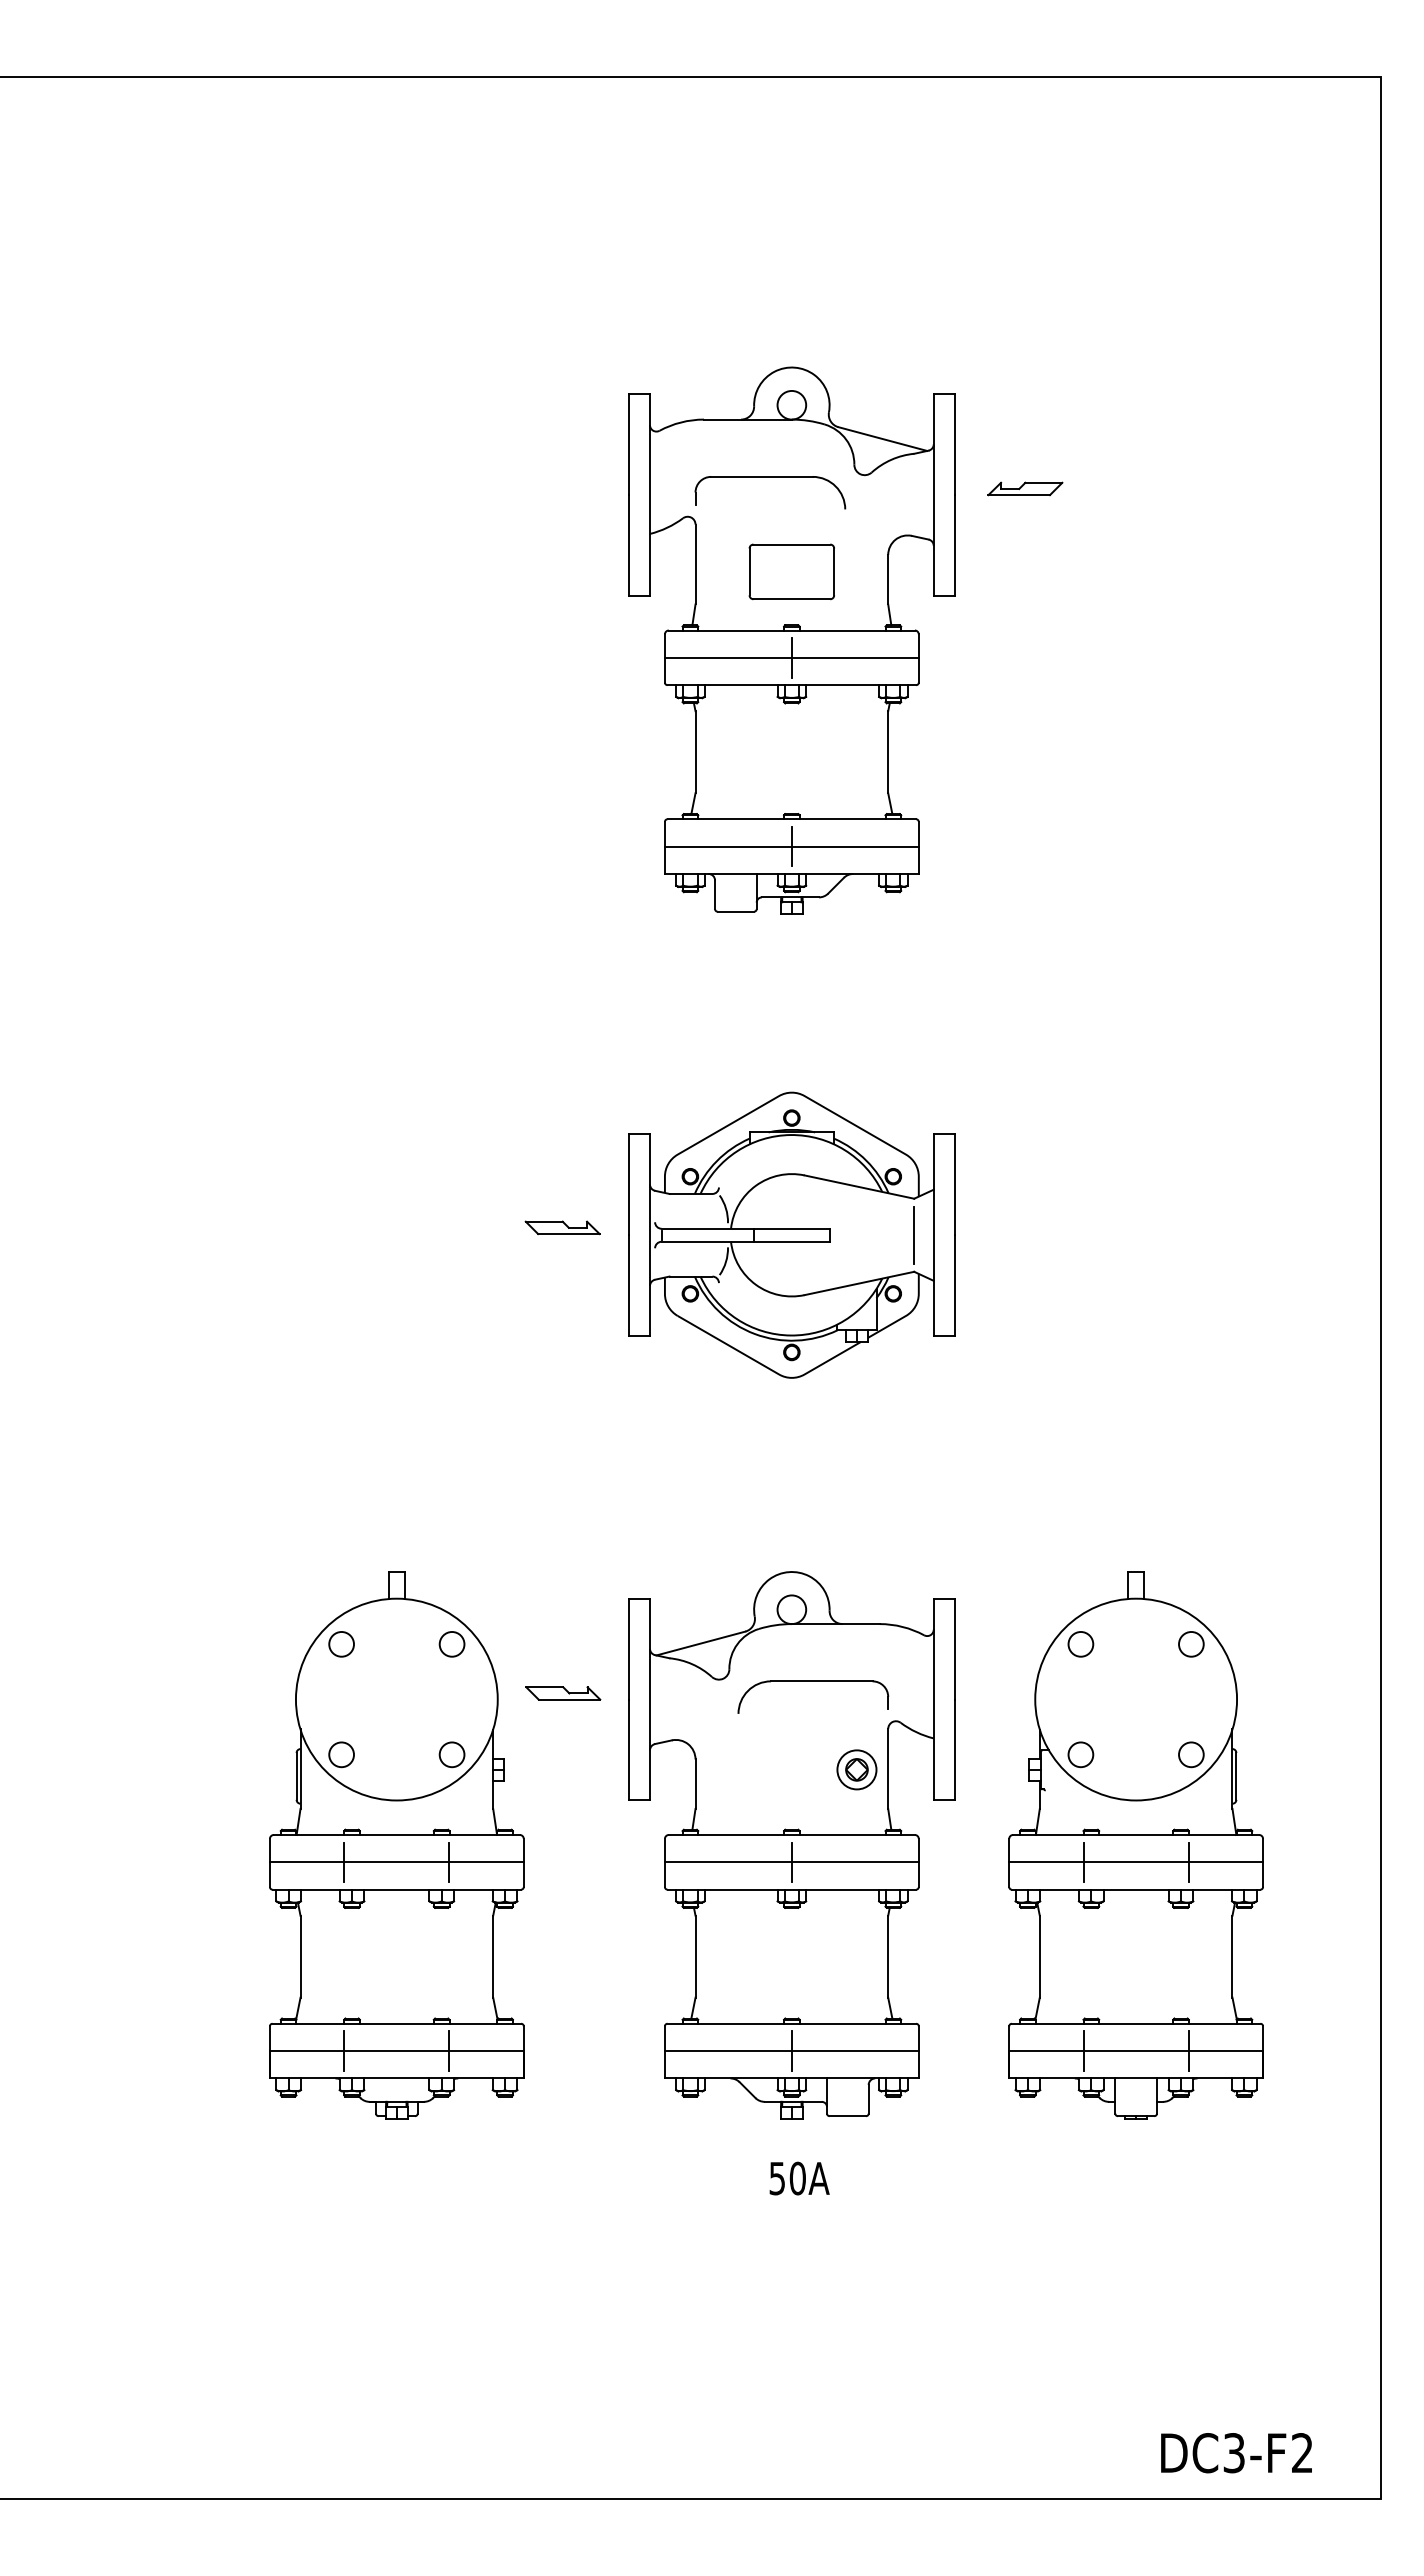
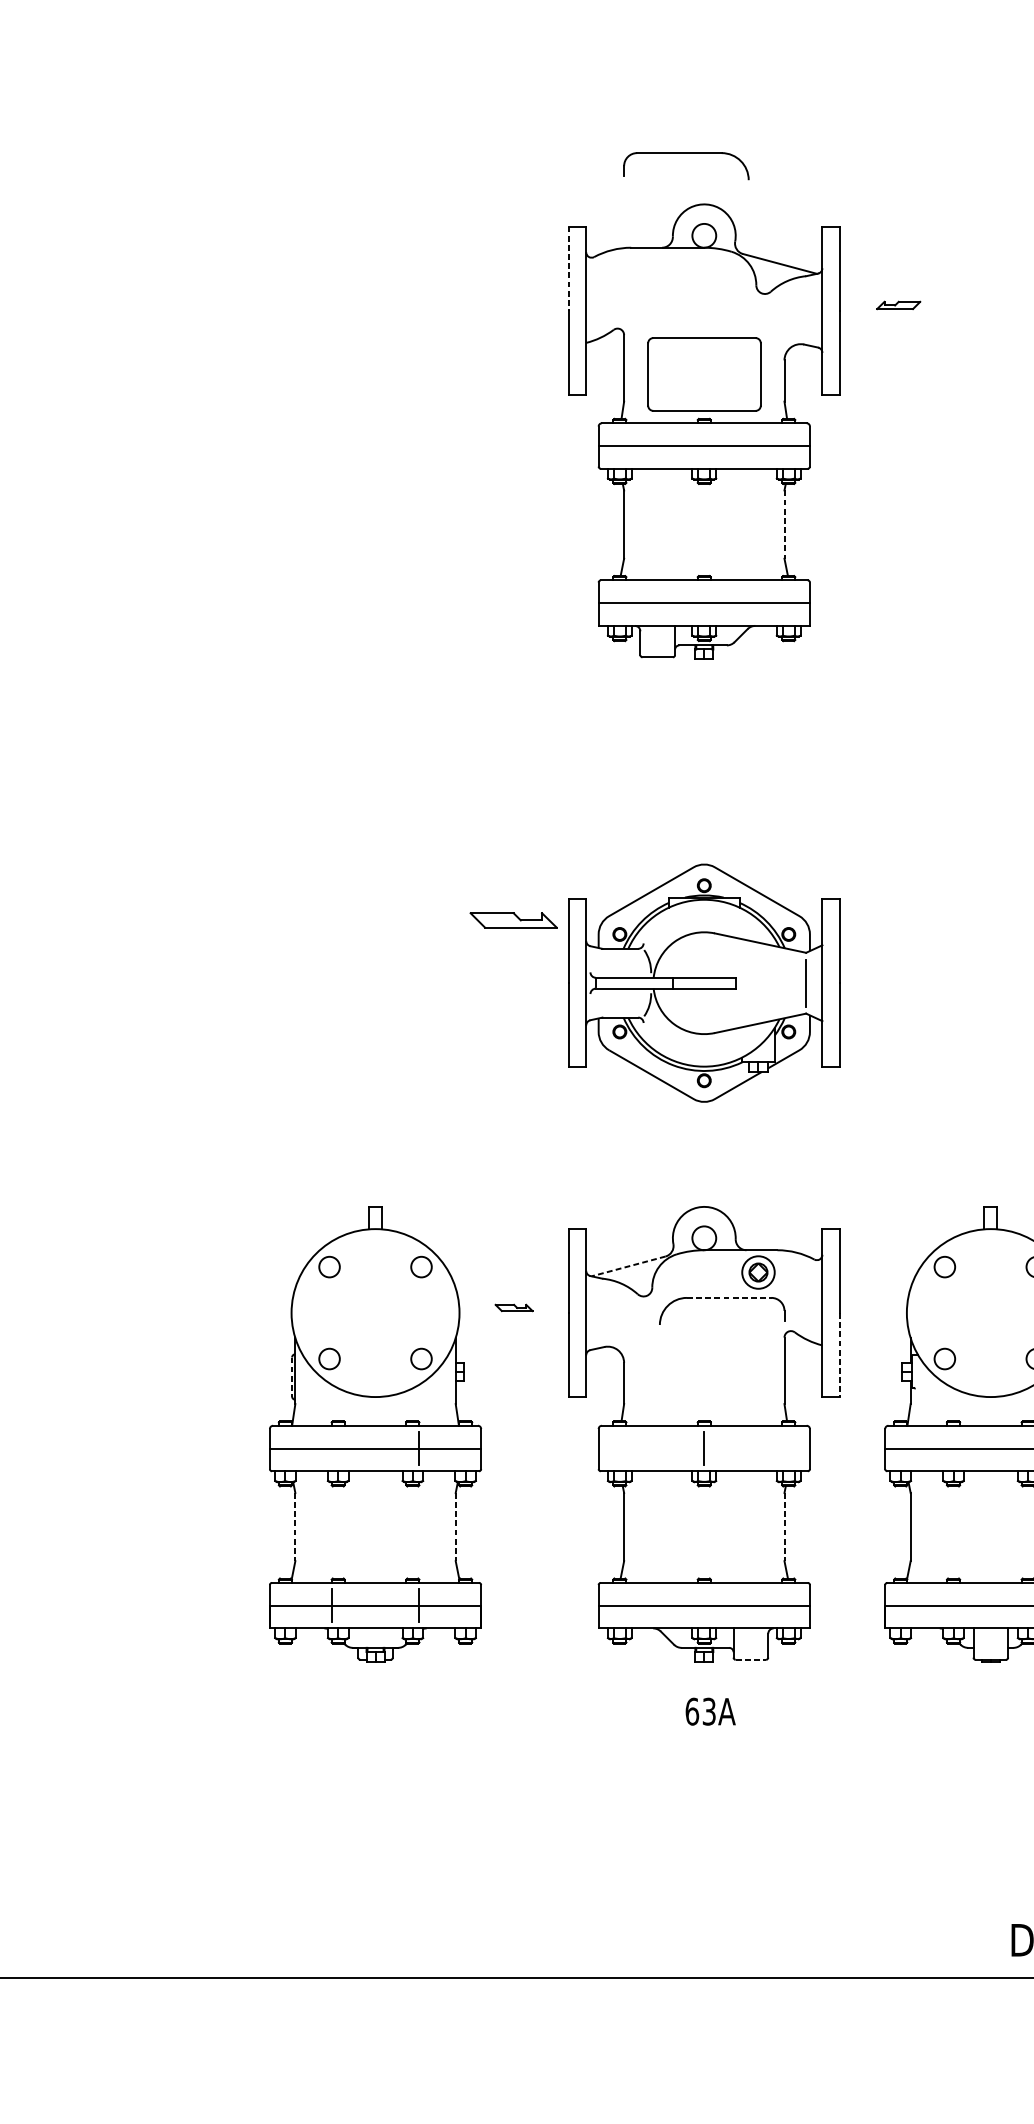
line: (629, 445) -> (569, 269), solid -> dashed
part: (770, 477) -> (686, 153), moved
part: (1025, 488) -> (898, 305), size x0.7
part: (791, 571) -> (704, 374), size x1.6
line: (791, 657) -> (704, 445), removed
line: (888, 752) -> (784, 524), solid -> dashed
line: (791, 846) -> (704, 603), removed
part: (562, 1227) -> (513, 920), size x1.4
part: (791, 1234) -> (704, 982), moved
line: (700, 1643) -> (628, 1266), solid -> dashed
line: (821, 1681) -> (728, 1298), solid -> dashed
part: (563, 1693) -> (514, 1308), size x0.6
line: (954, 1750) -> (839, 1355), solid -> dashed
part: (856, 1769) -> (758, 1272), moved
line: (296, 1776) -> (292, 1377), solid -> dashed
line: (344, 1862) -> (331, 1448), removed
line: (791, 1862) -> (704, 1448), removed
line: (1083, 1862) -> (947, 1448), removed
line: (300, 1957) -> (295, 1527), solid -> dashed
line: (493, 1957) -> (455, 1527), solid -> dashed
line: (888, 1957) -> (784, 1527), solid -> dashed
line: (791, 2050) -> (704, 1605), removed
line: (1083, 2050) -> (947, 1605), removed
line: (848, 2116) -> (751, 1660), solid -> dashed
text: (787, 2178) -> (700, 1711), 50A -> 63A

